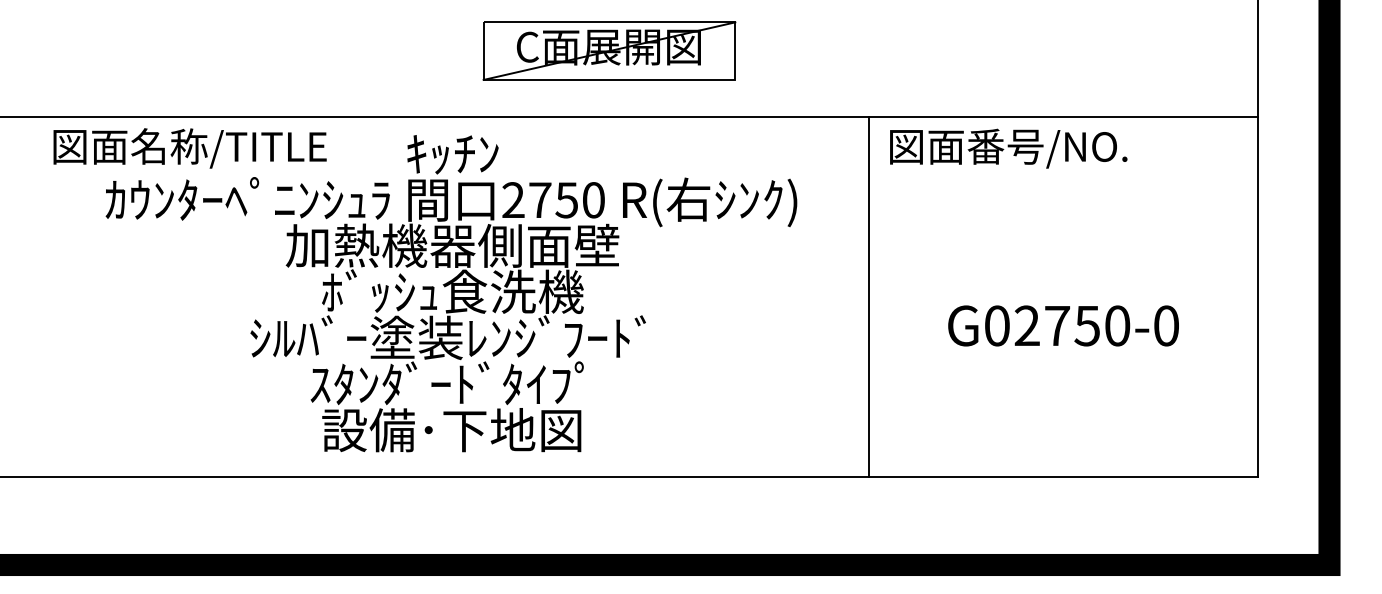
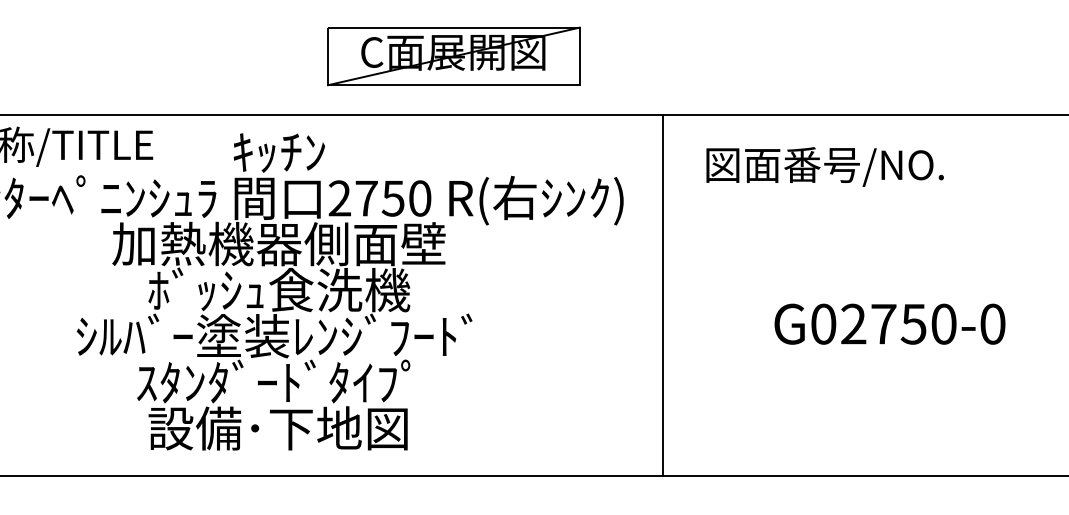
part: (609, 50) -> (453, 55), moved
text: (1008, 148) -> (824, 166), moved
line: (869, 296) -> (663, 294), moved

